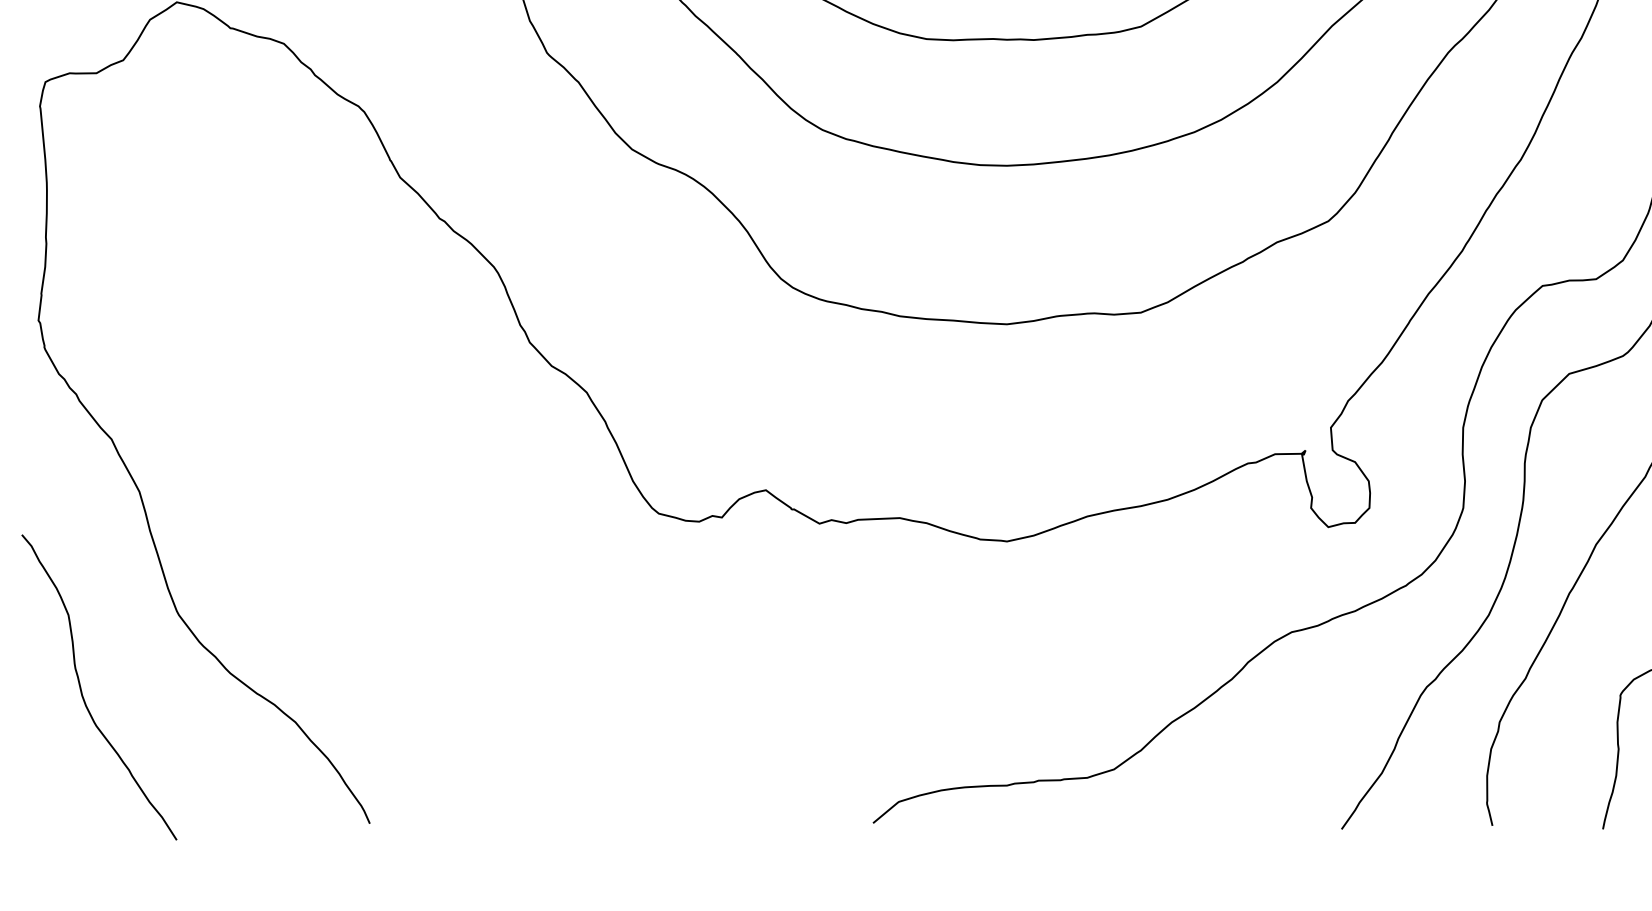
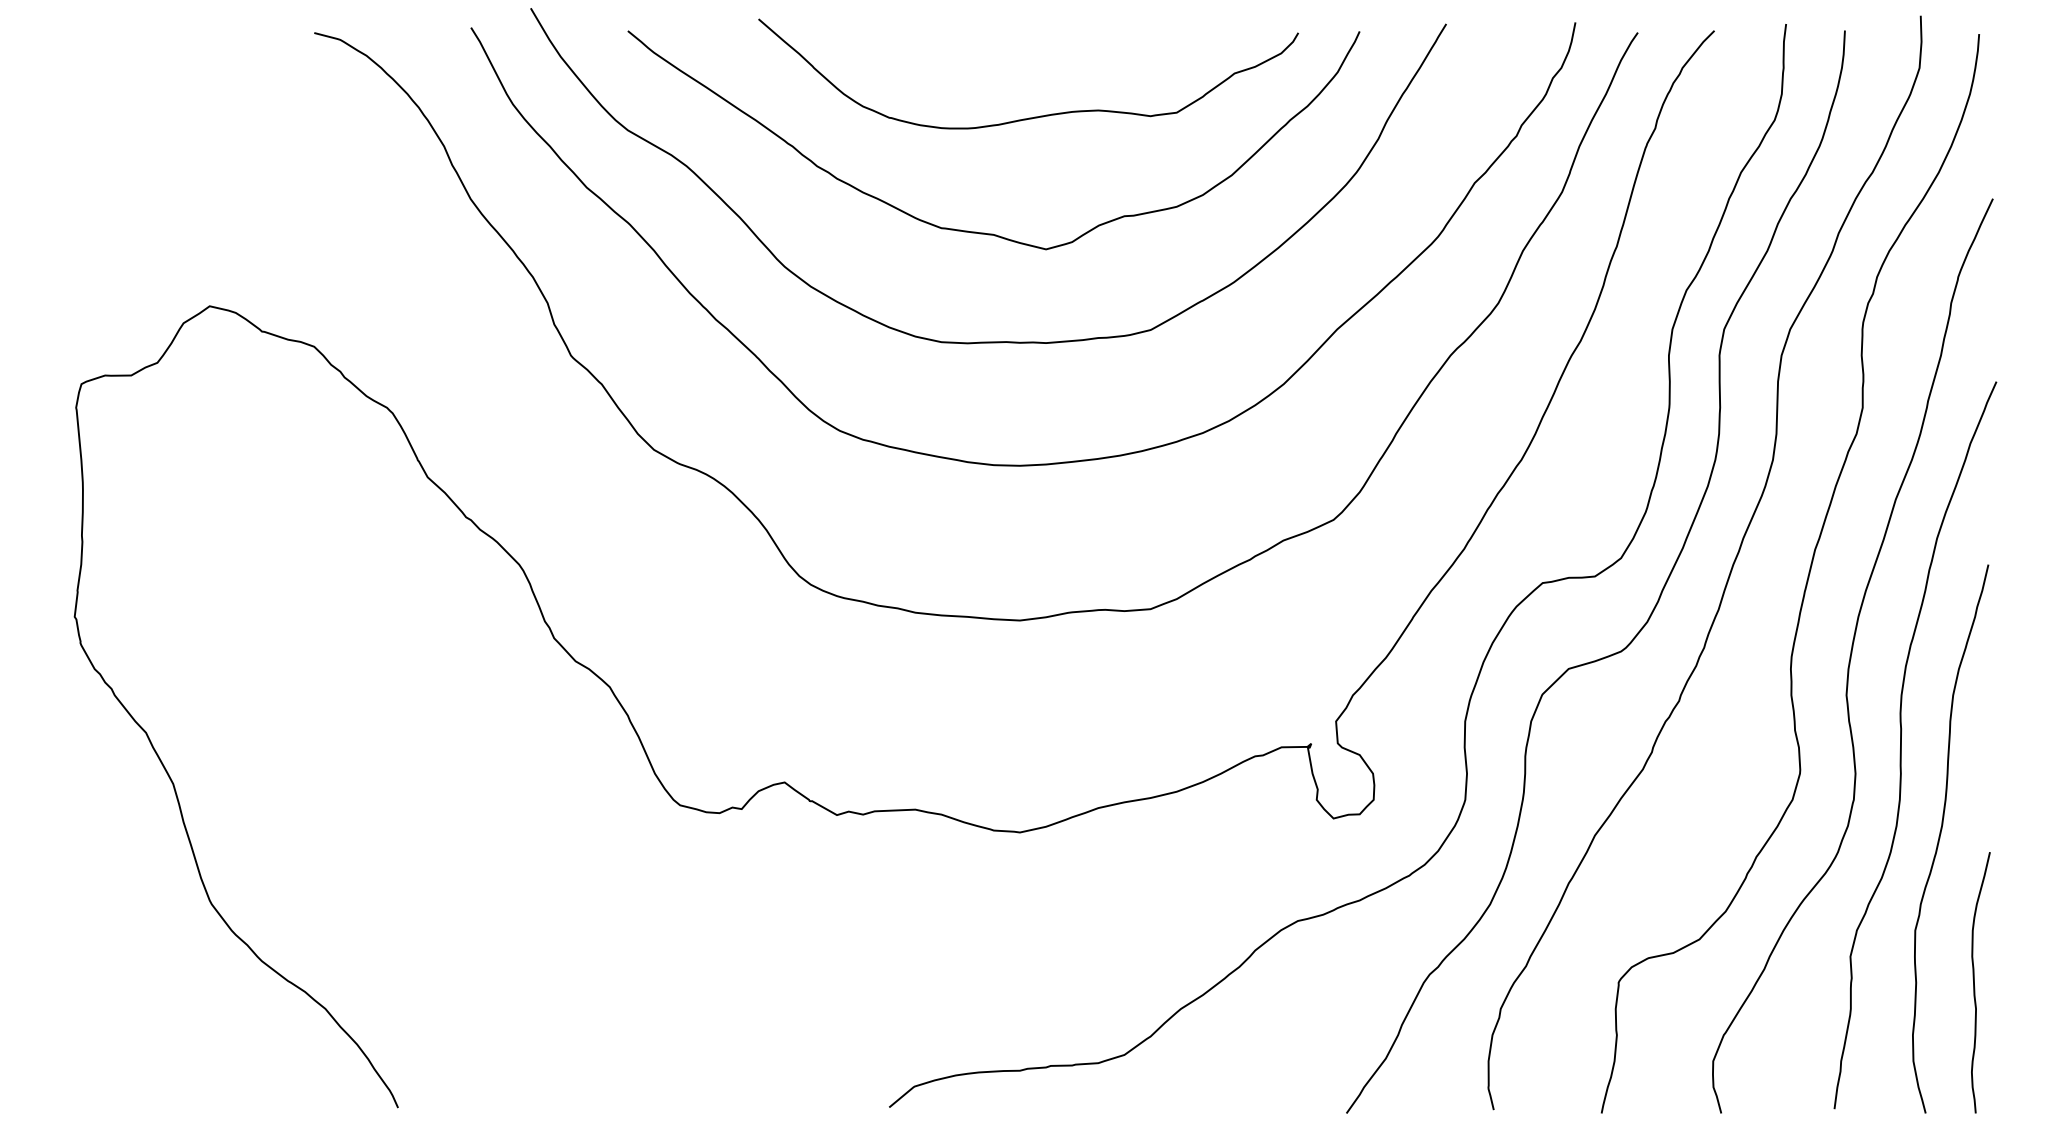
curve: (82, 691) -> (117, 978), removed

